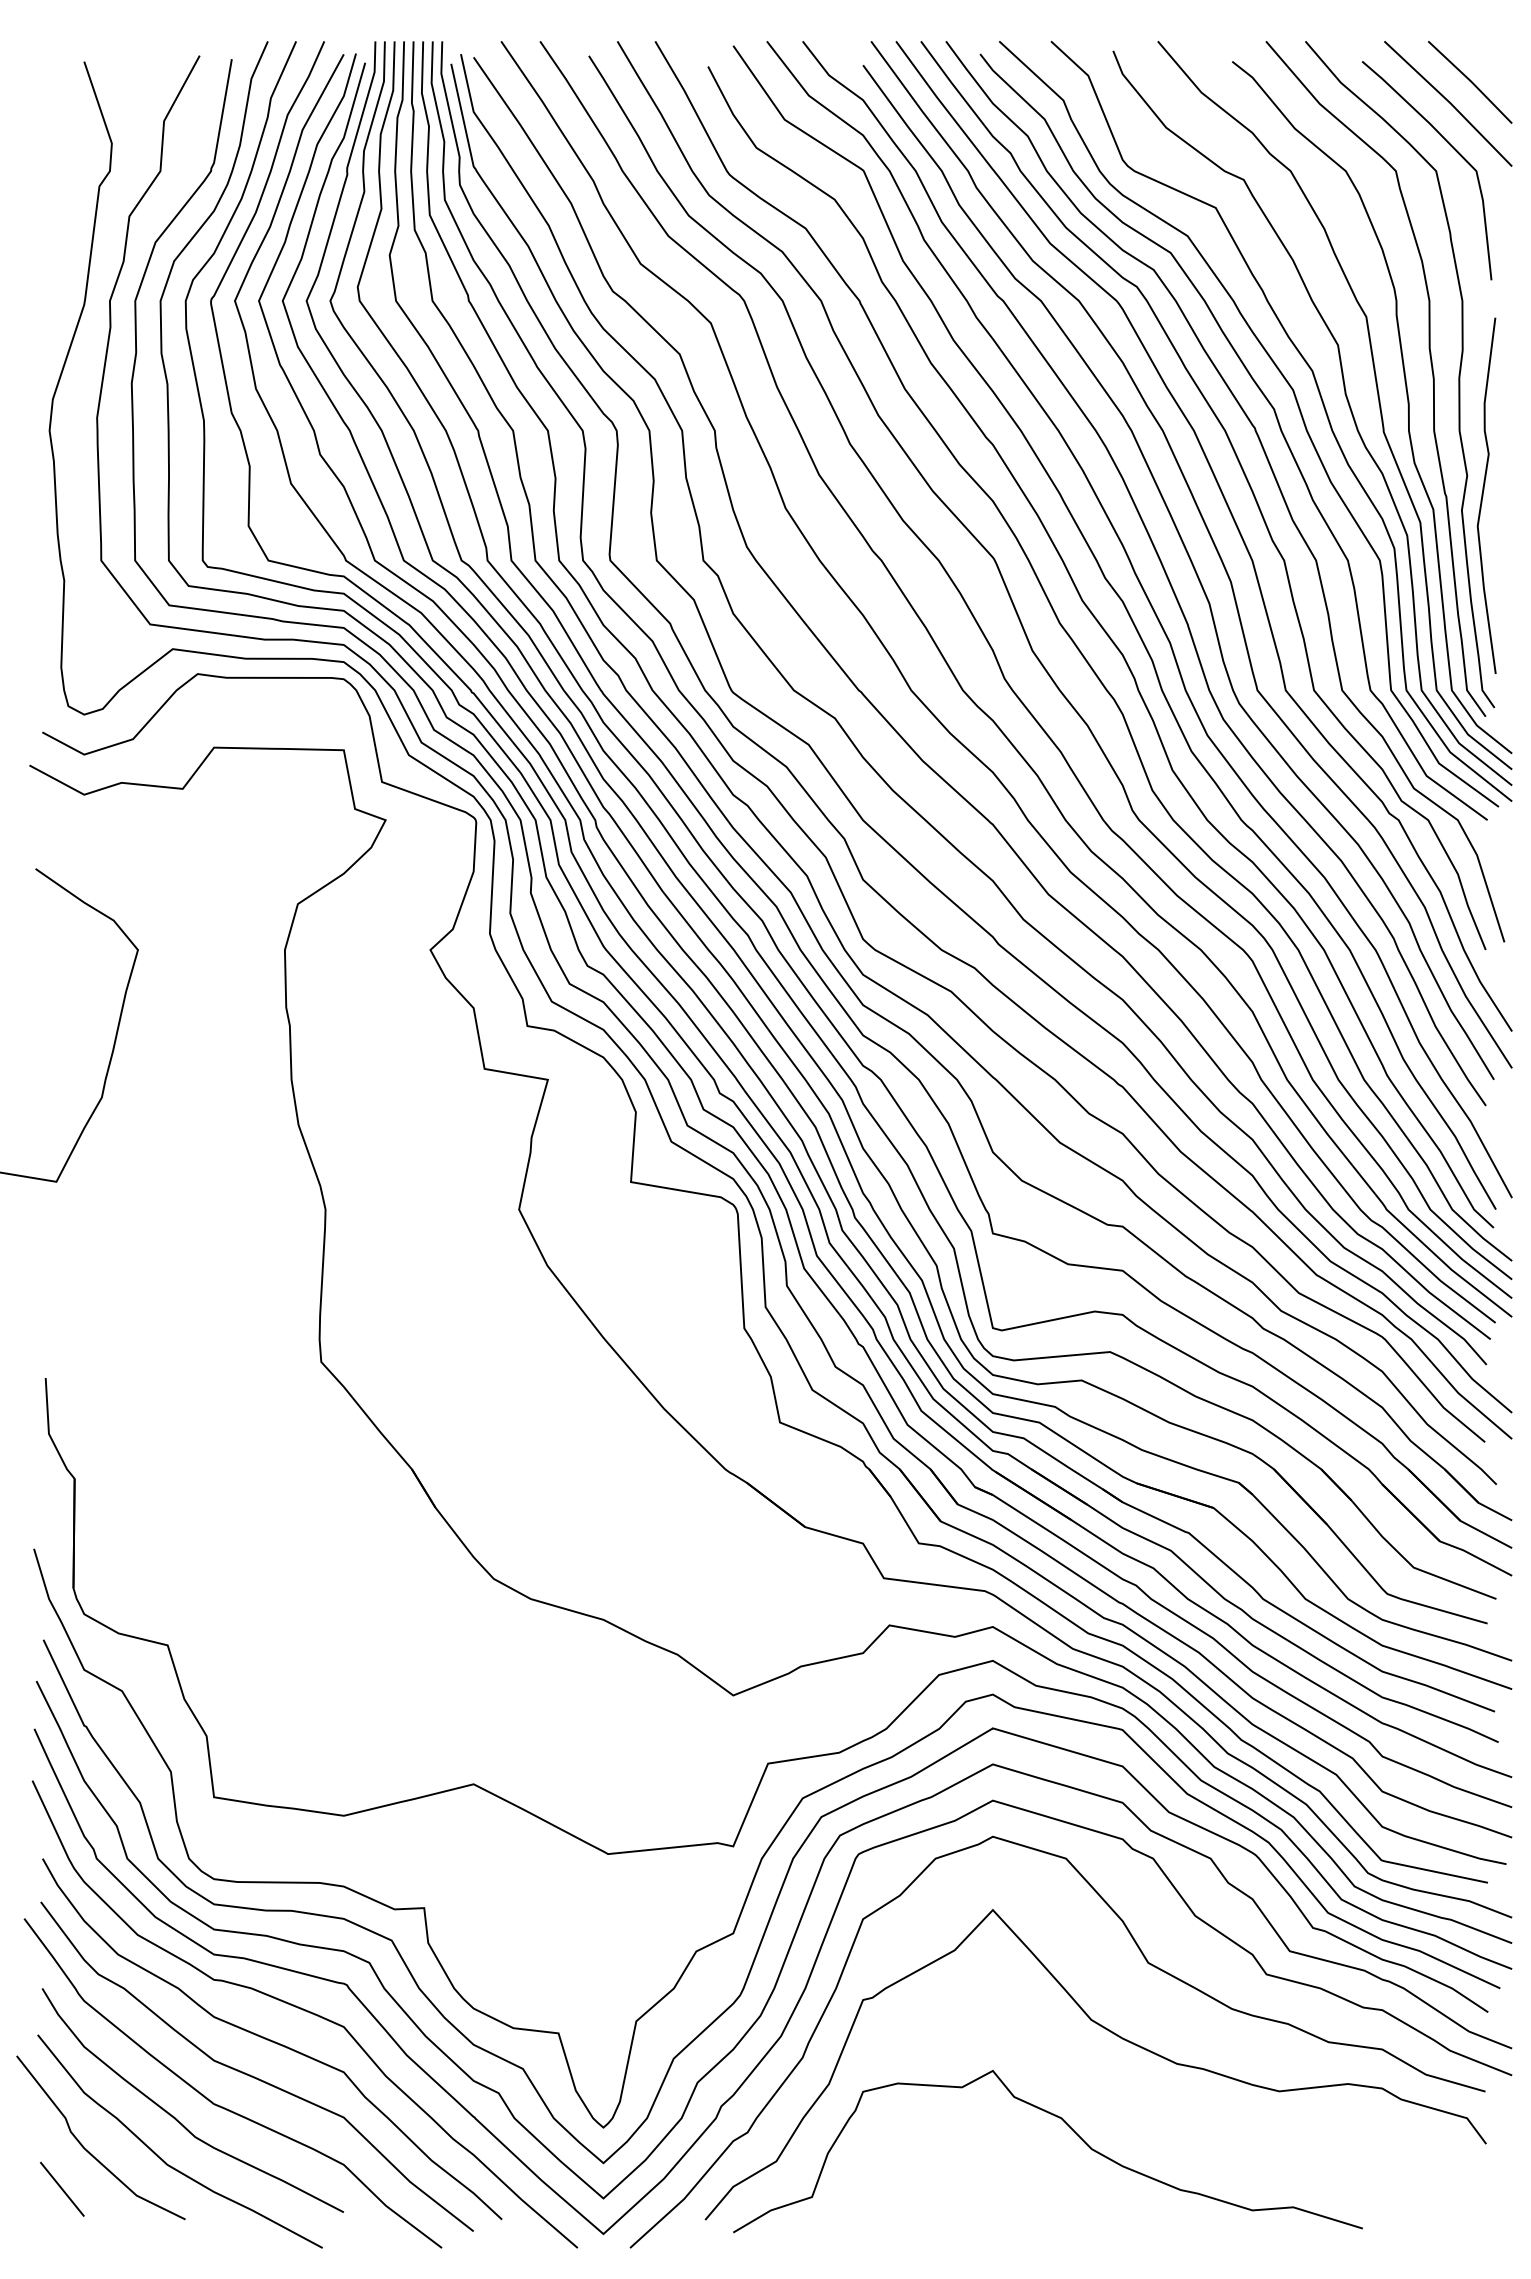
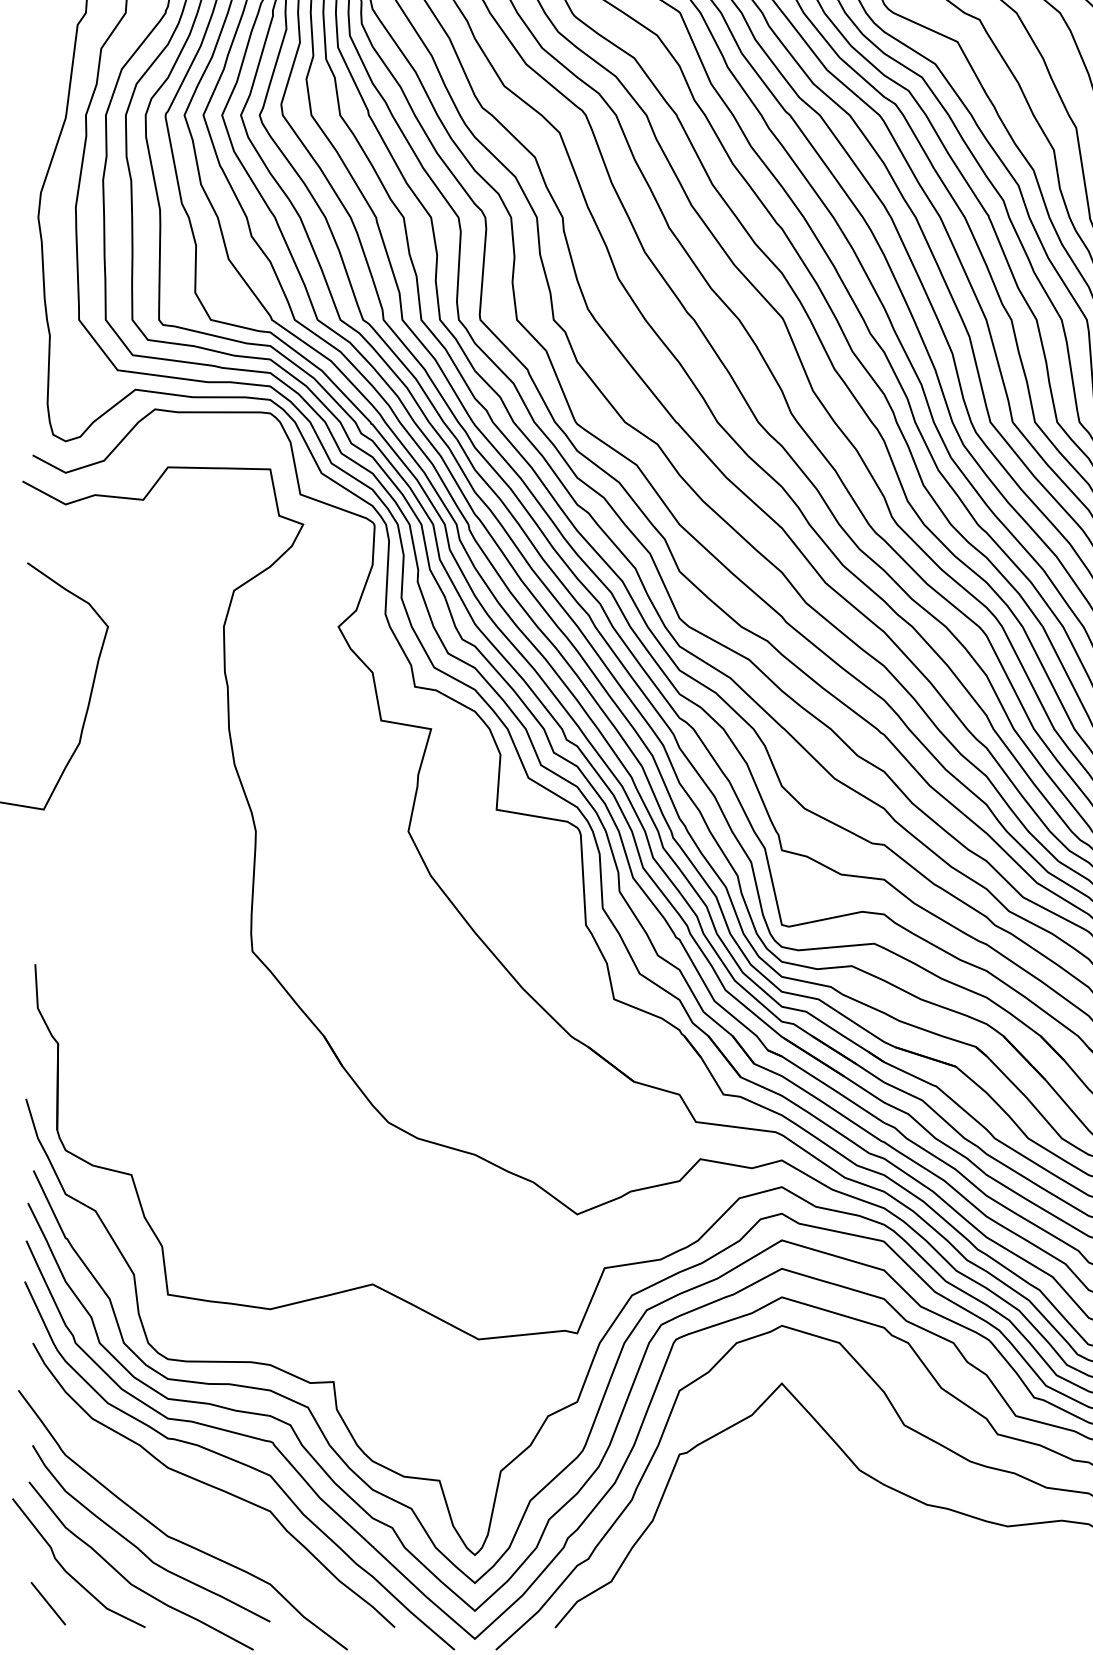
curve: (252, 2075) -> (198, 1513), removed
curve: (1070, 2128) -> (843, 1555), removed

